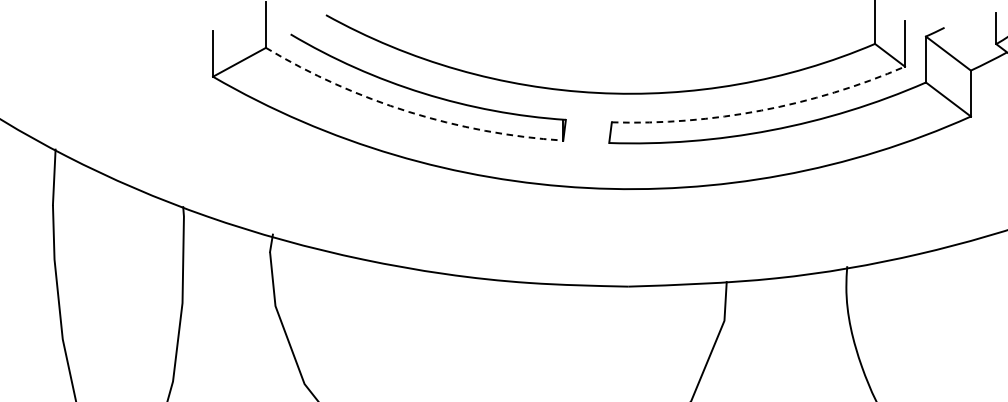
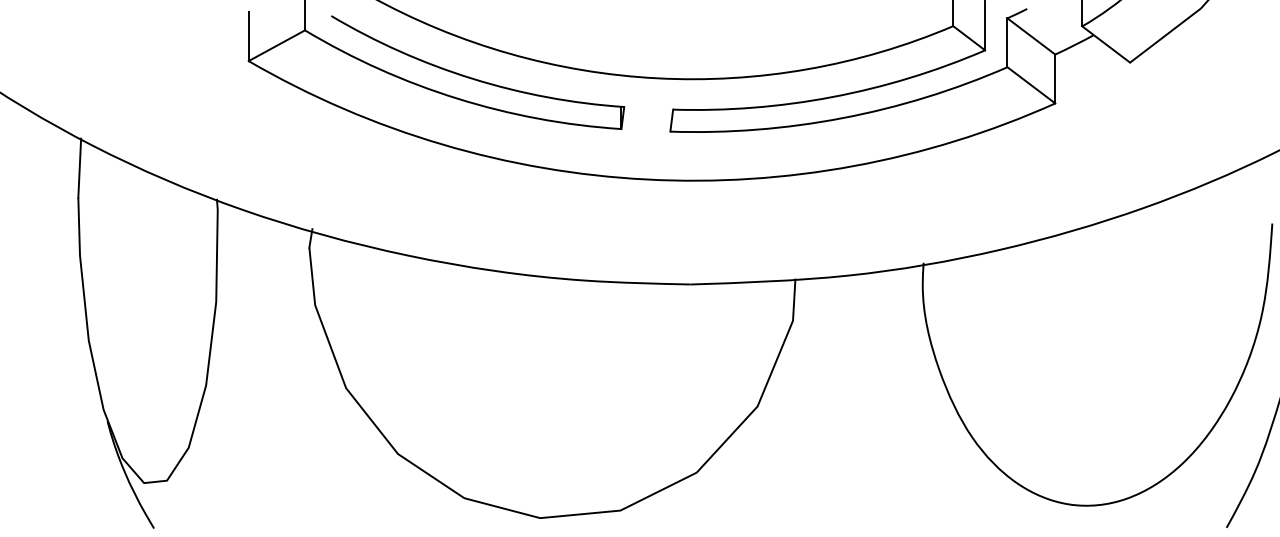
arc: (761, 110) -> (832, 97), dashed -> solid
arc: (409, 111) -> (457, 98), dashed -> solid

